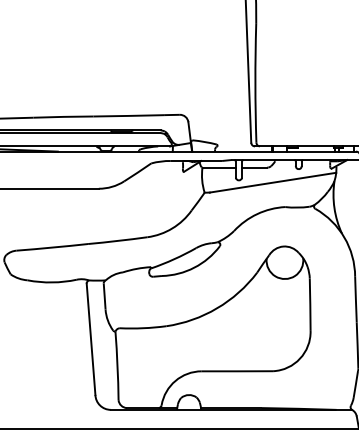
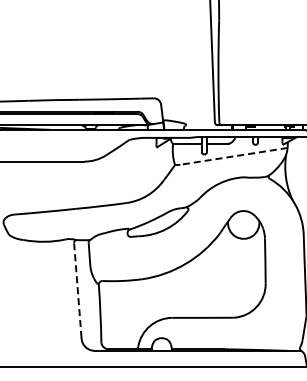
line: (272, 182) -> (233, 156), solid -> dashed
line: (90, 339) -> (77, 290), solid -> dashed

